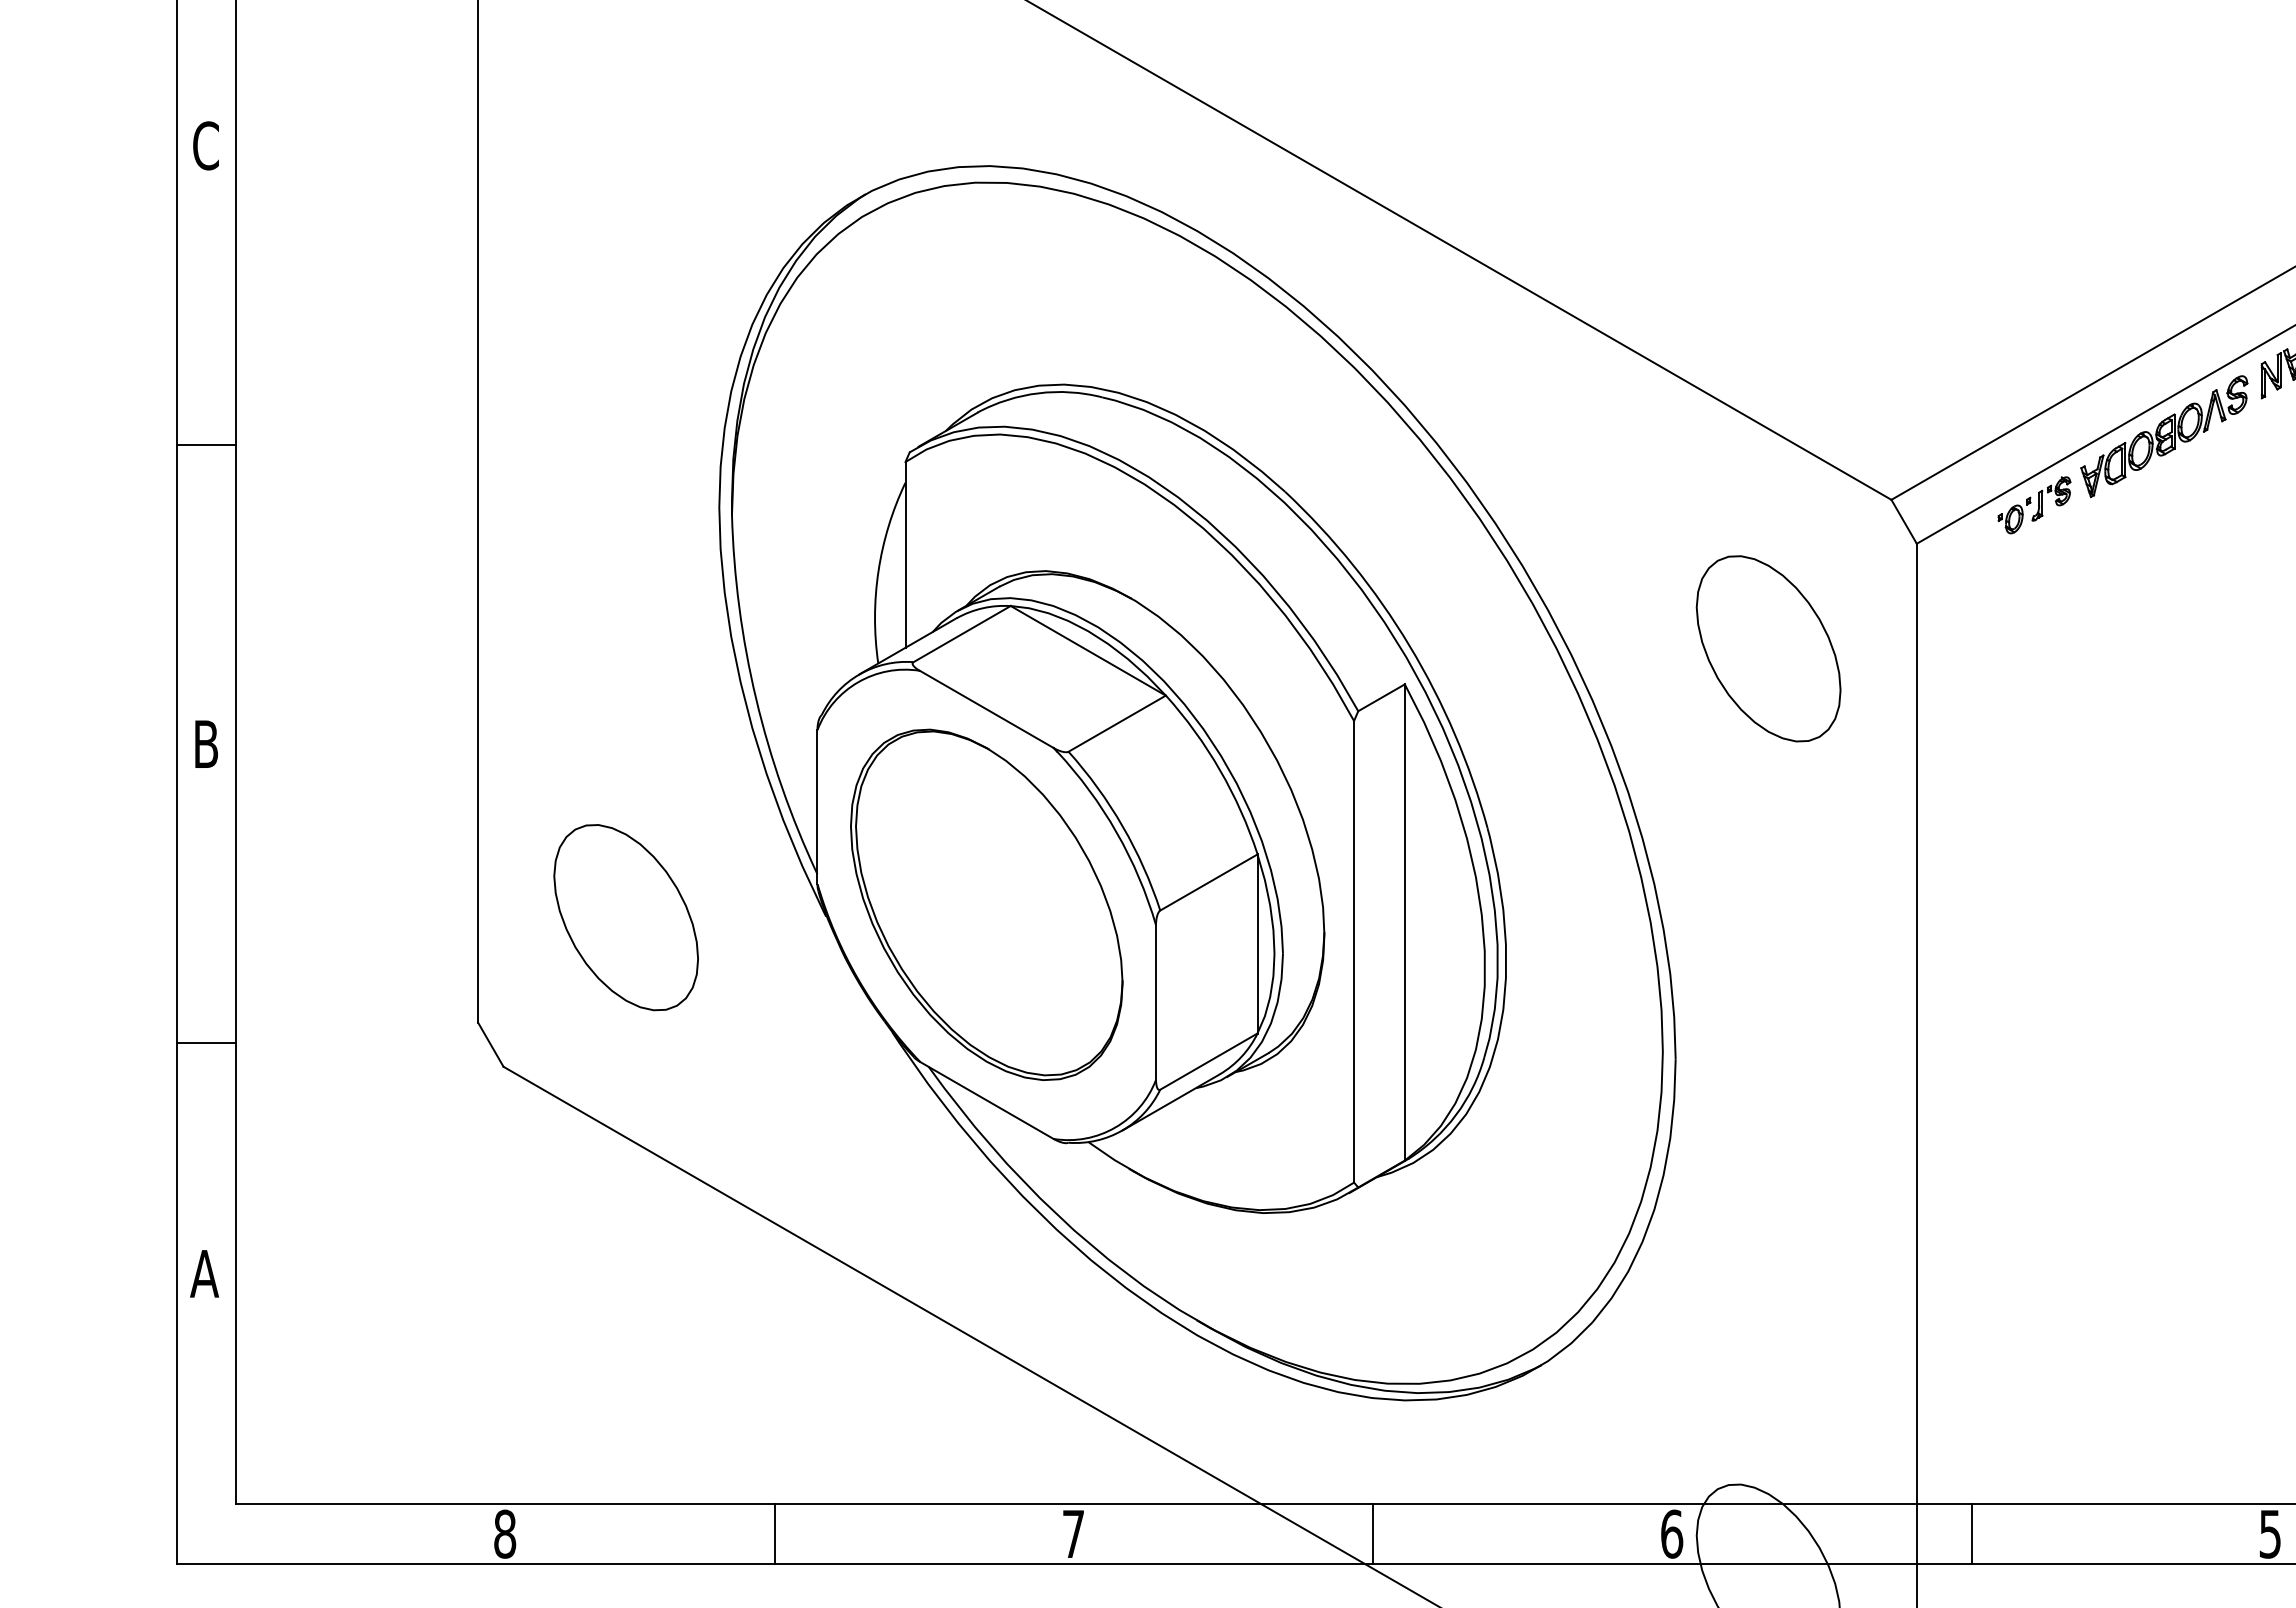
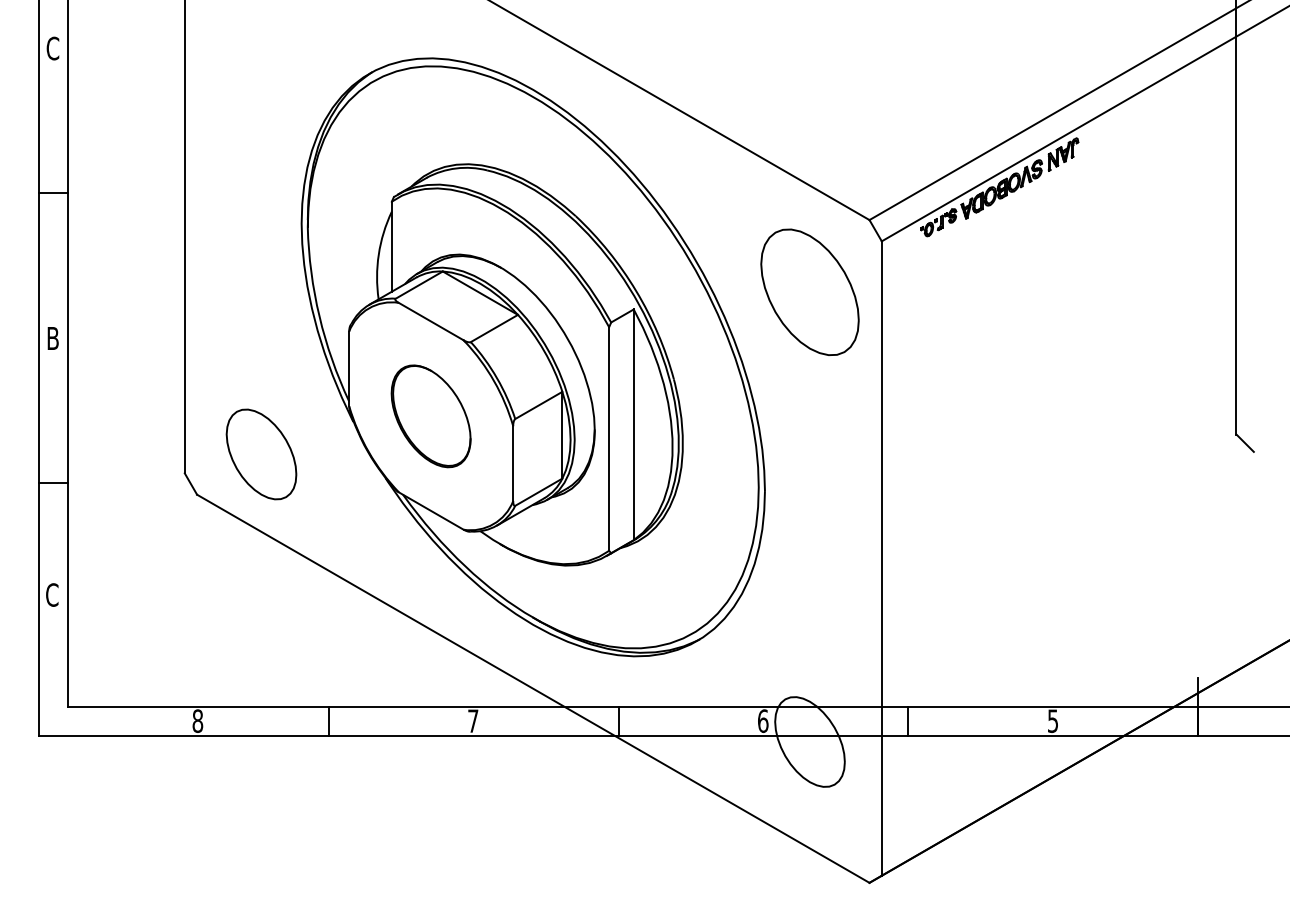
part: (1767, 647) -> (809, 291), size x1.4
part: (985, 905) -> (430, 416), size x0.6
part: (626, 917) -> (261, 454), moved
text: (205, 1272) -> (52, 594), A -> C

